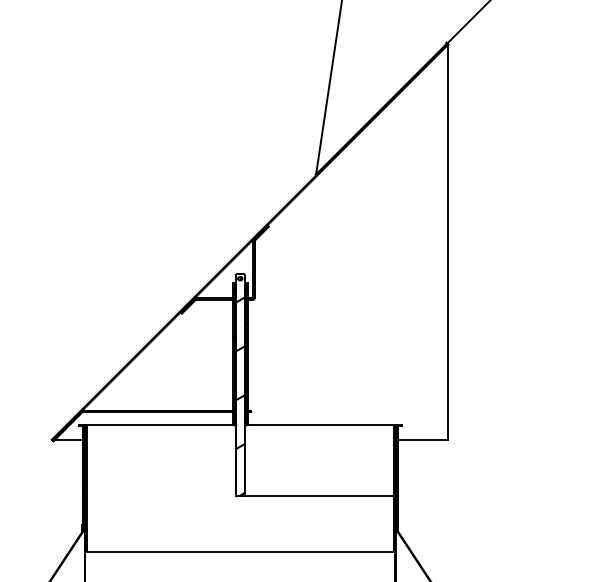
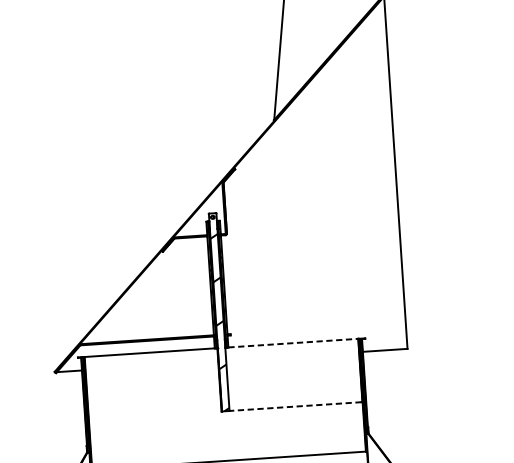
line: (320, 425) -> (292, 343), solid -> dashed
line: (318, 496) -> (295, 406), solid -> dashed

